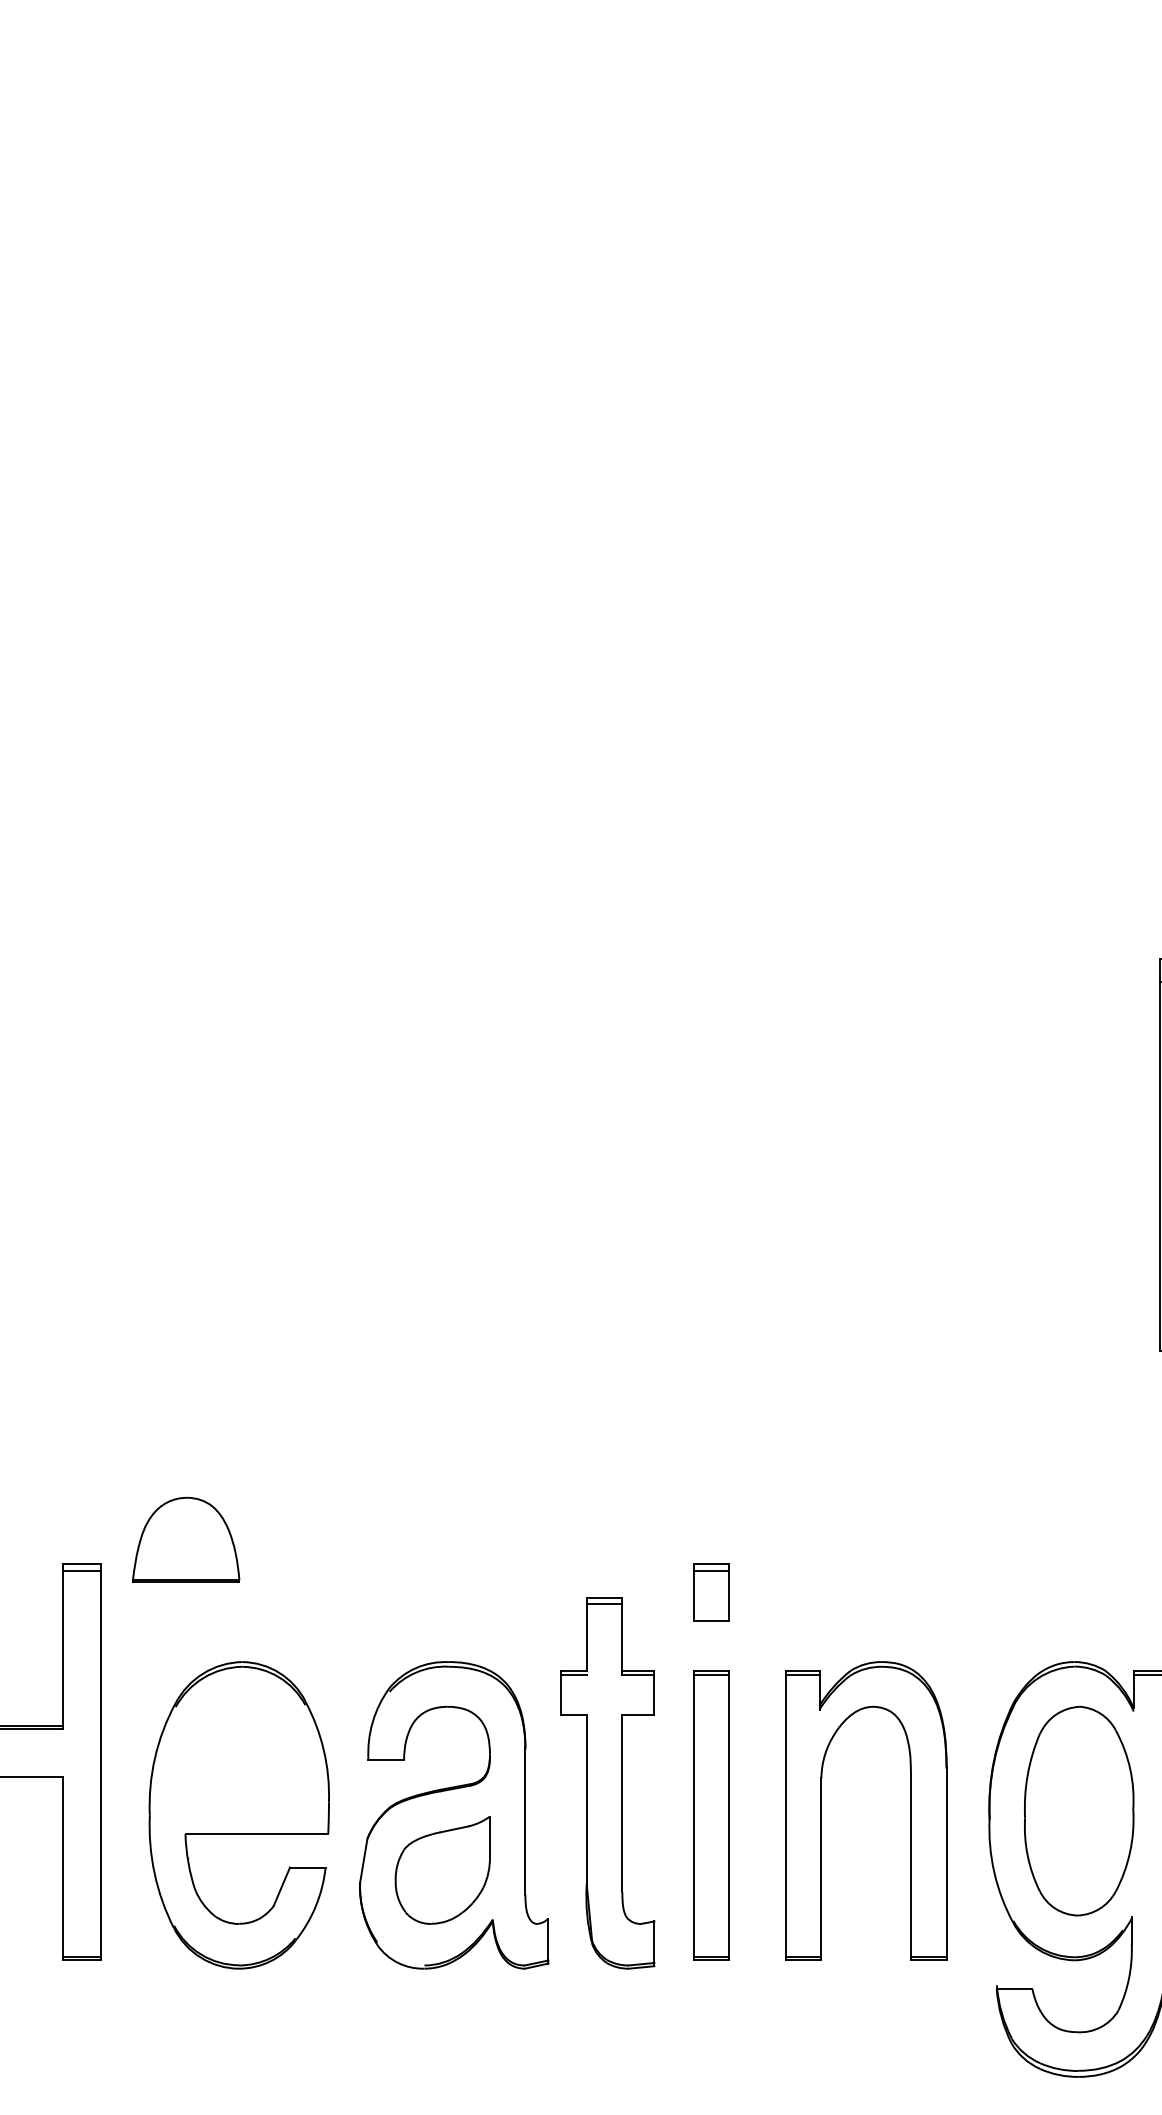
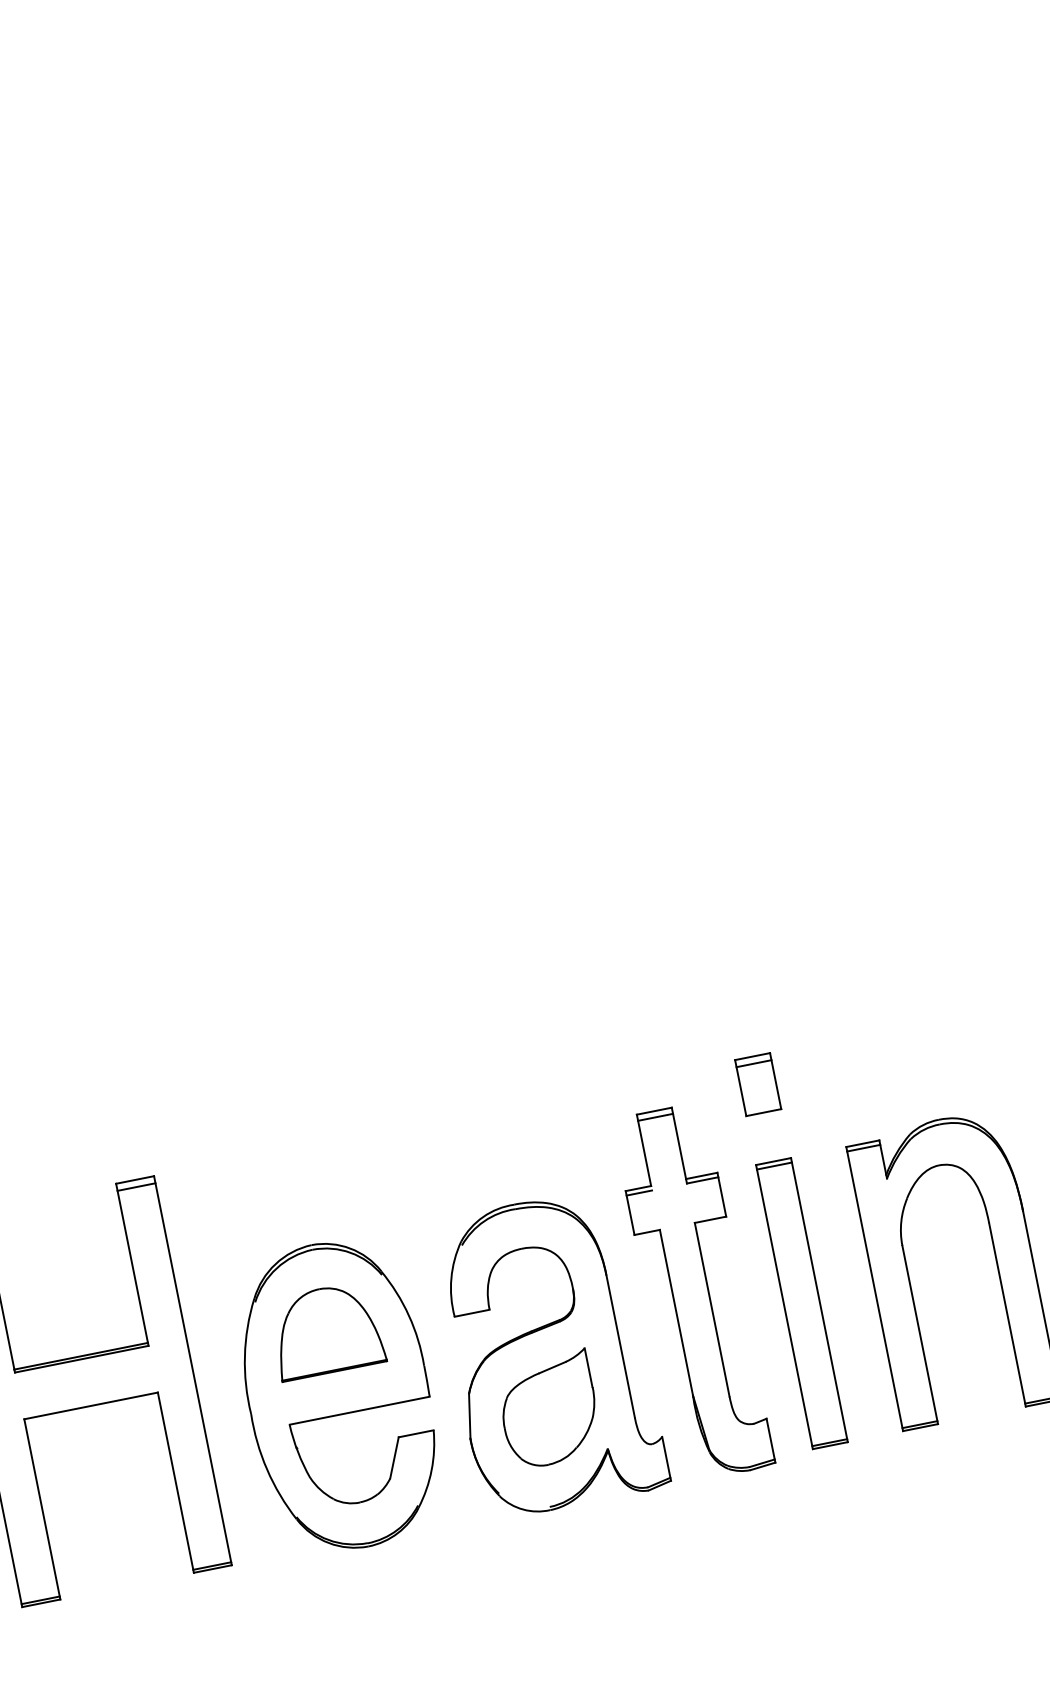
part: (186, 1539) -> (326, 1330), moved

